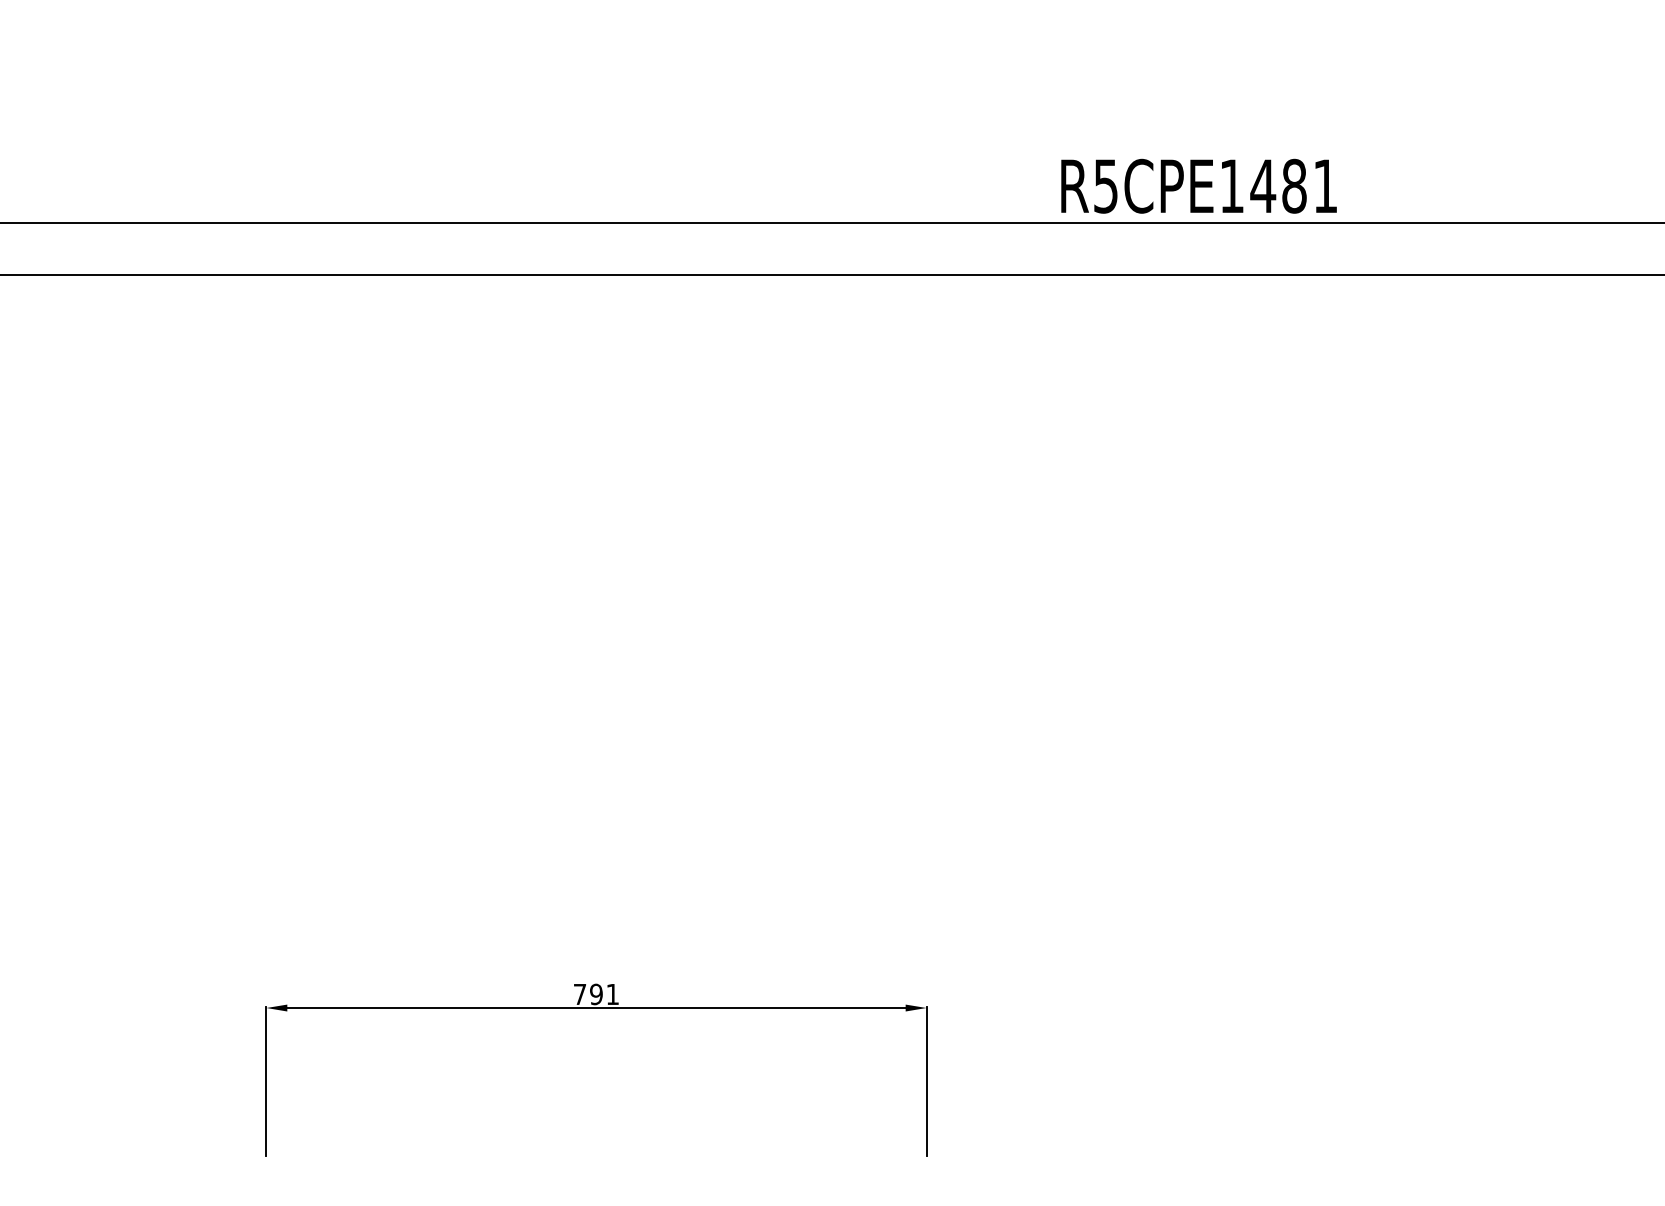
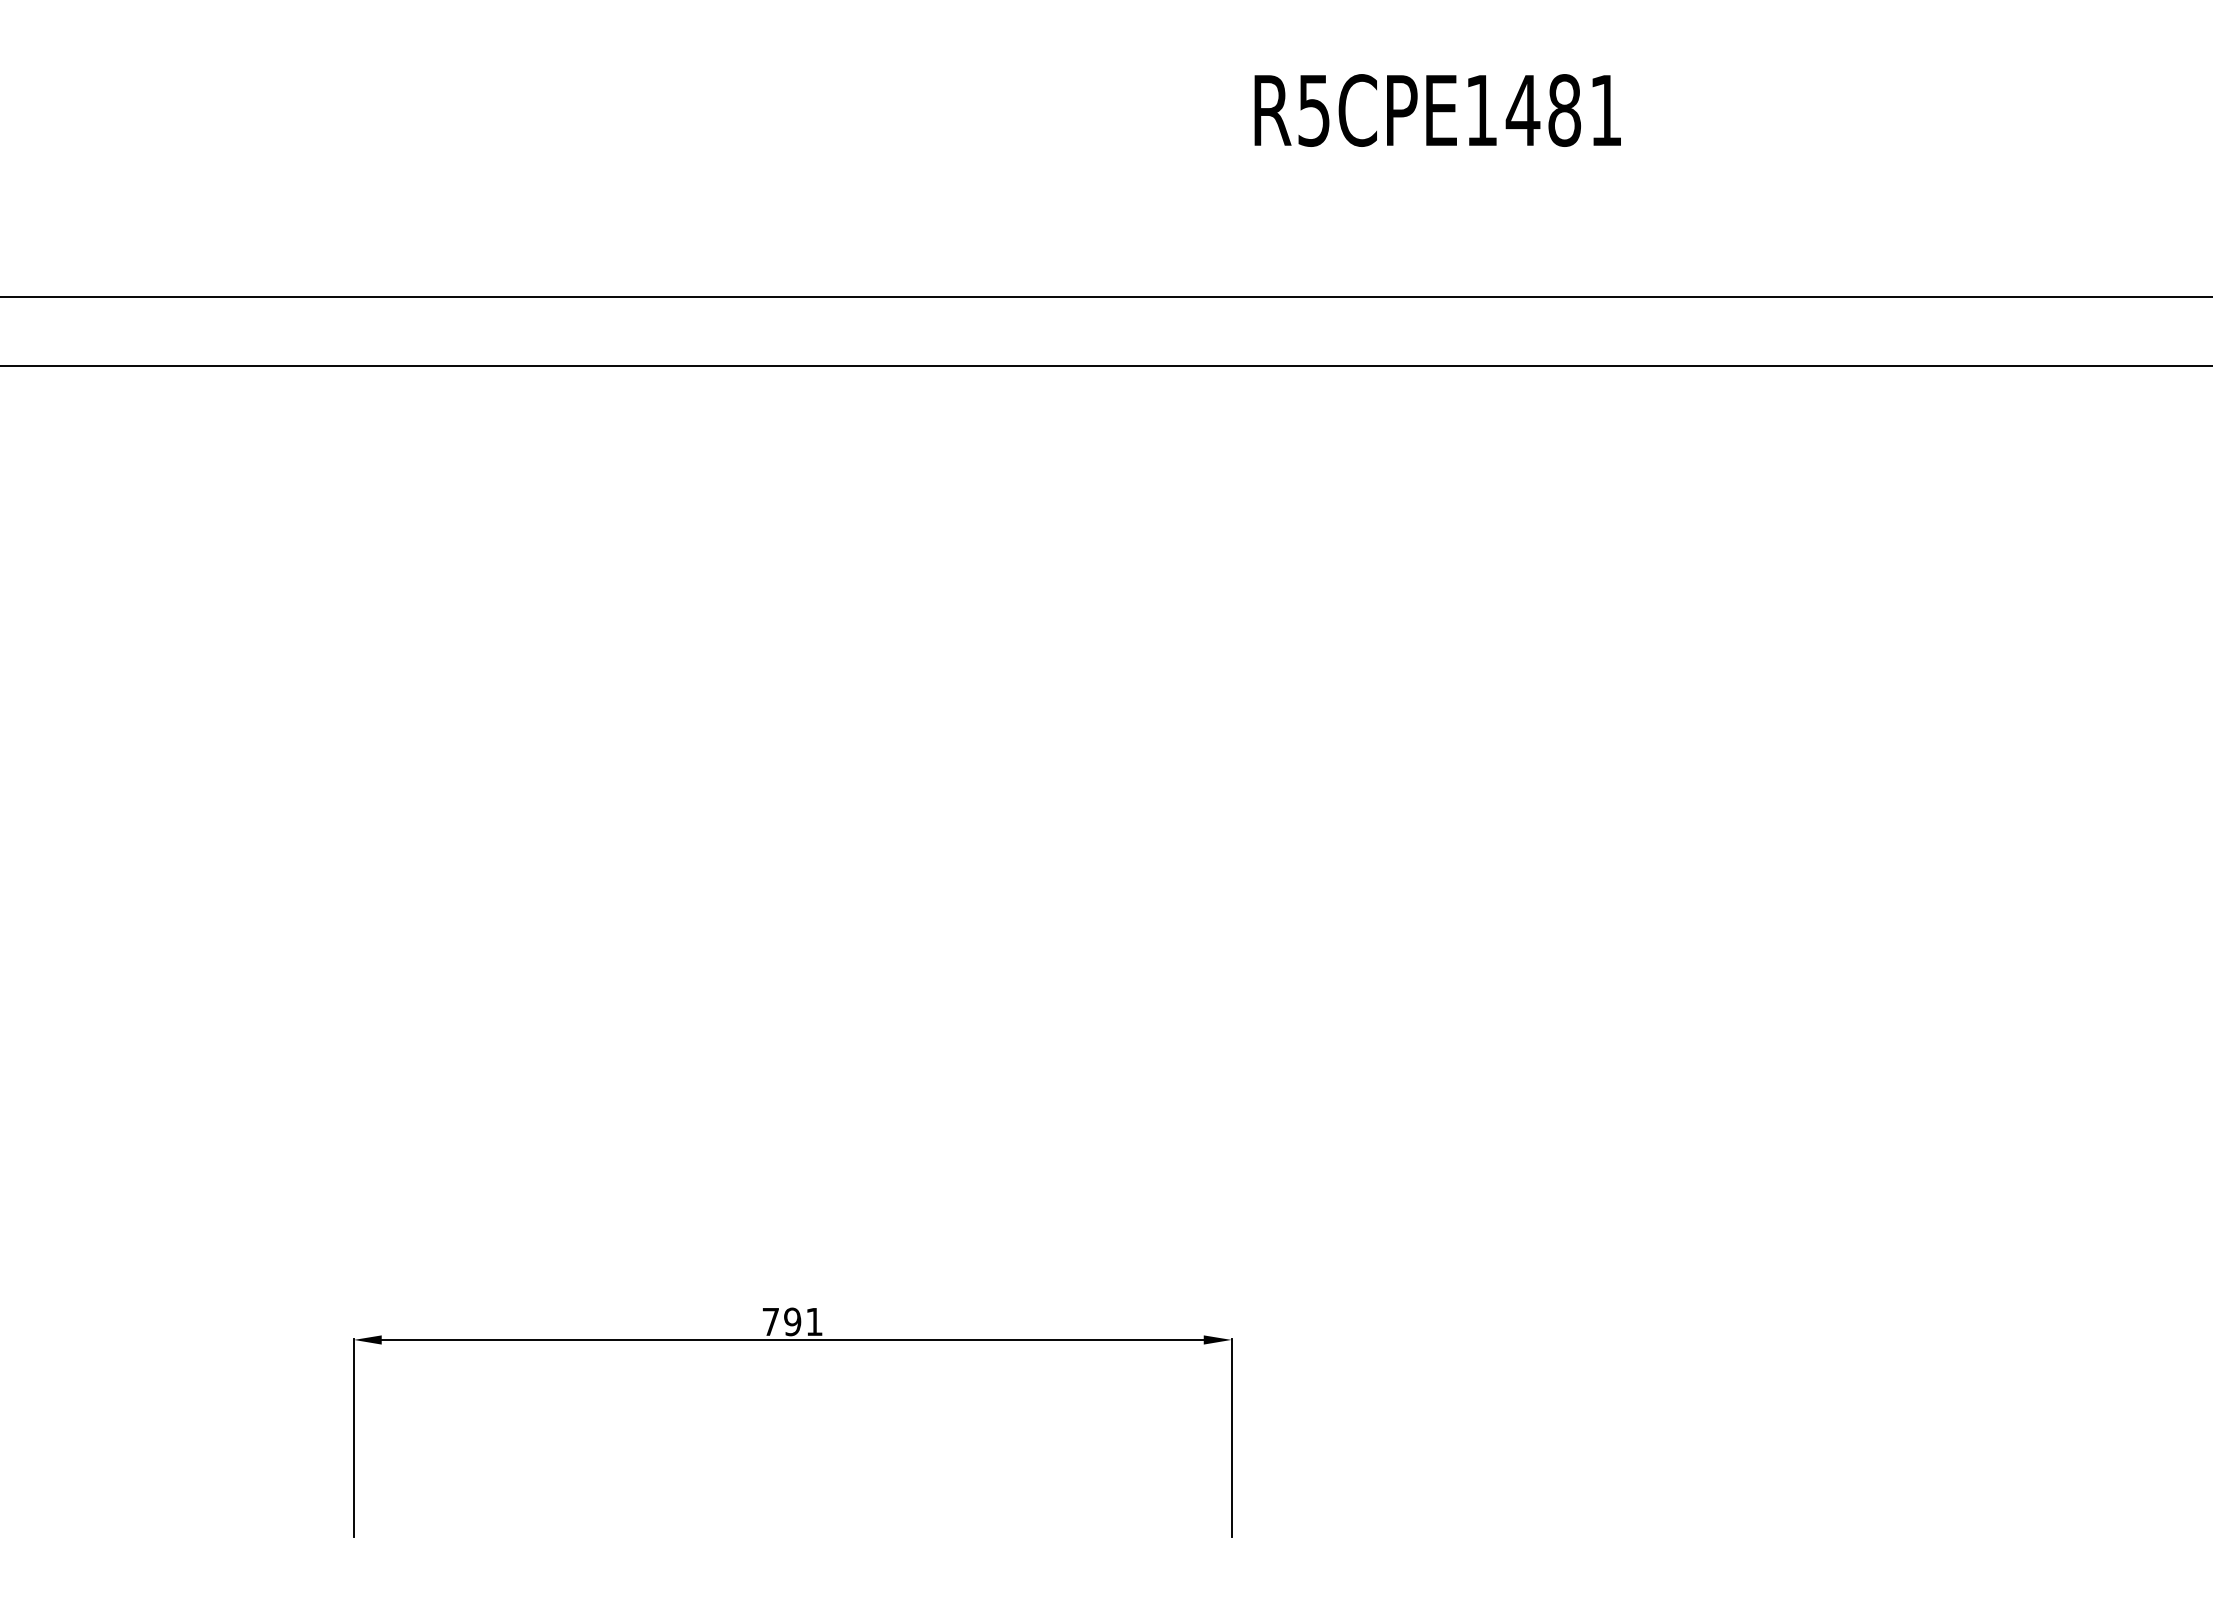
text: (1198, 186) -> (1437, 110), moved

